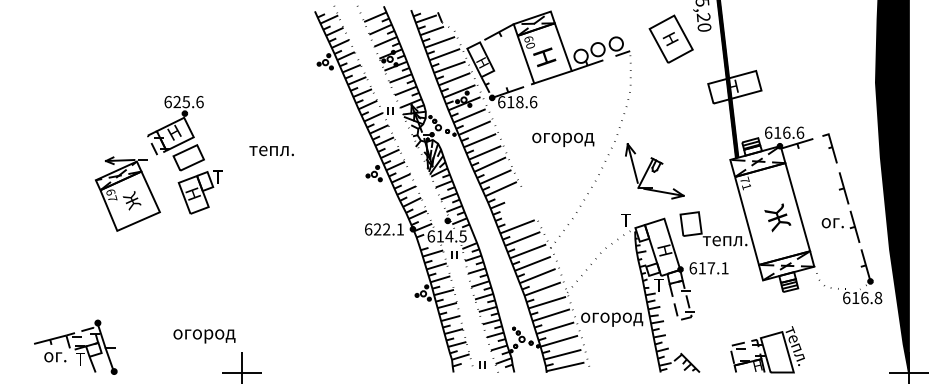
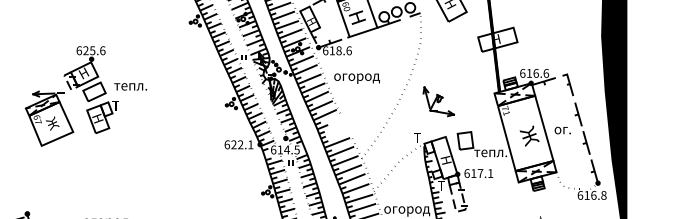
text: (563, 139) -> (357, 78), moved
text: (271, 150) -> (130, 86), moved
part: (654, 170) -> (438, 101), size x0.71
text: (832, 223) -> (562, 130), moved

